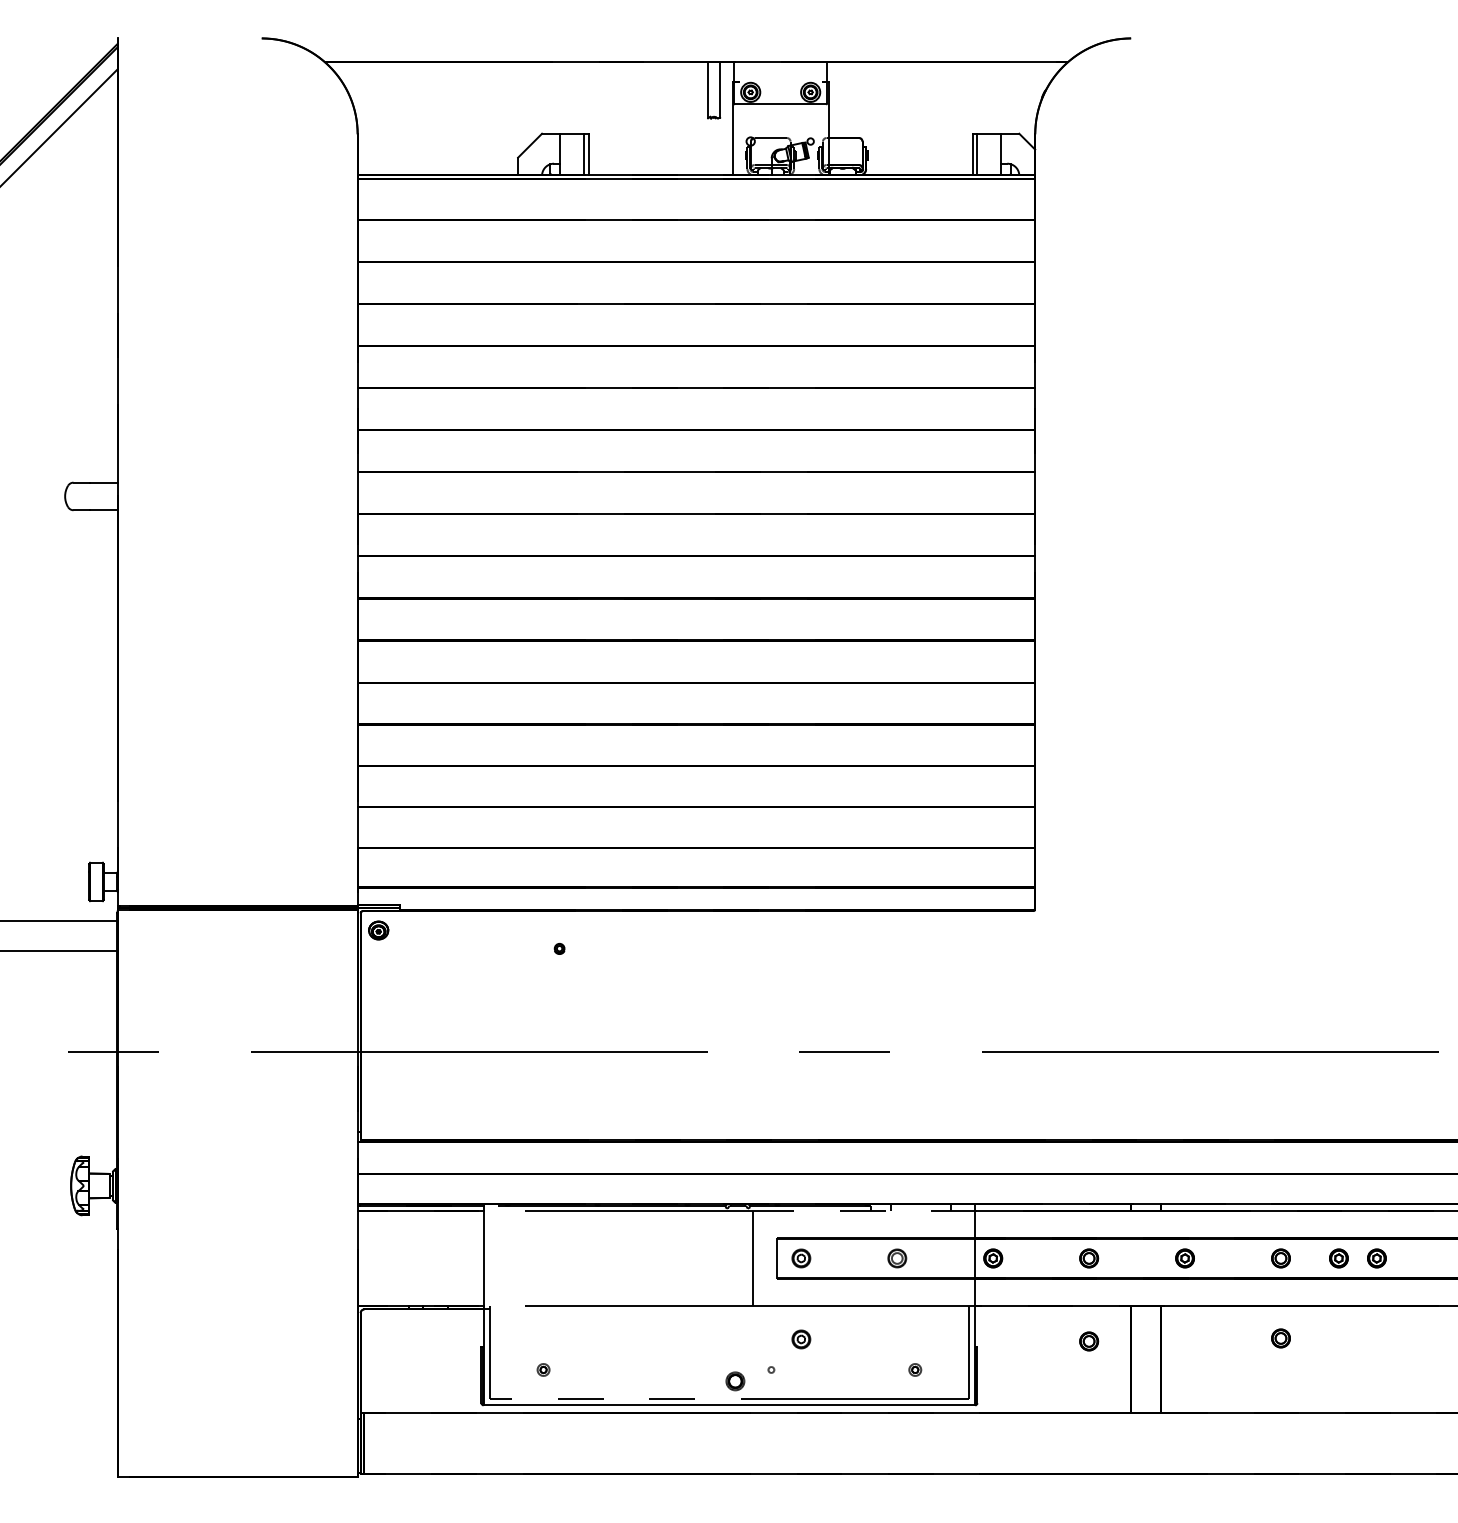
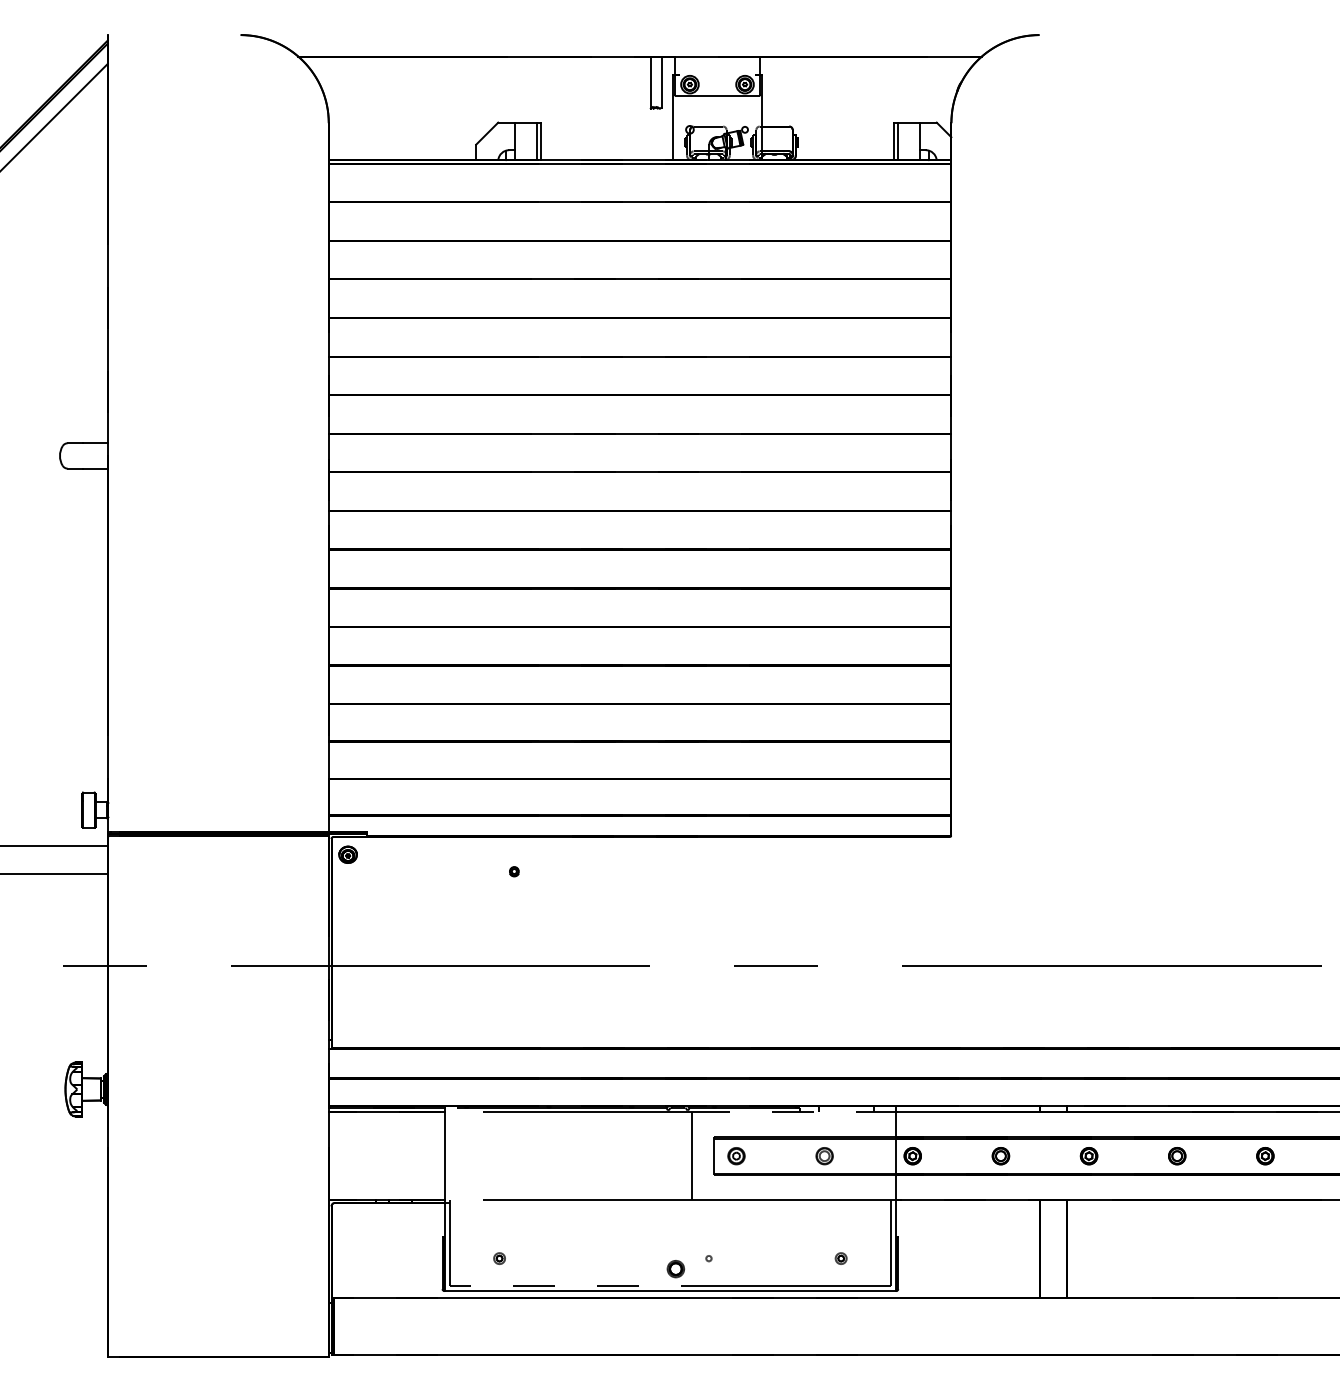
part: (1338, 1258) -> (1230, 1156), removed
part: (1280, 1338) -> (1176, 1229), removed
part: (801, 1339) -> (736, 1230), removed
part: (1089, 1341) -> (1001, 1232), removed

